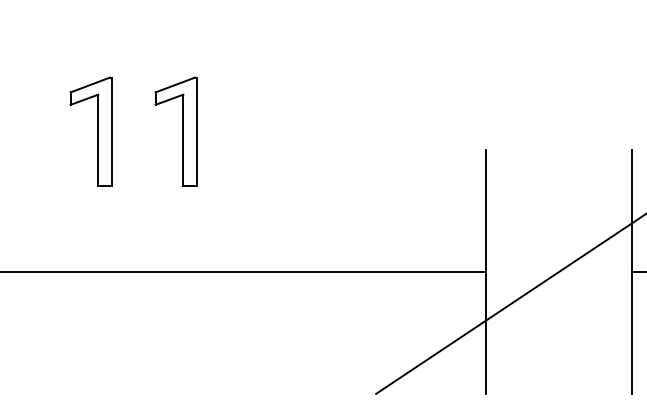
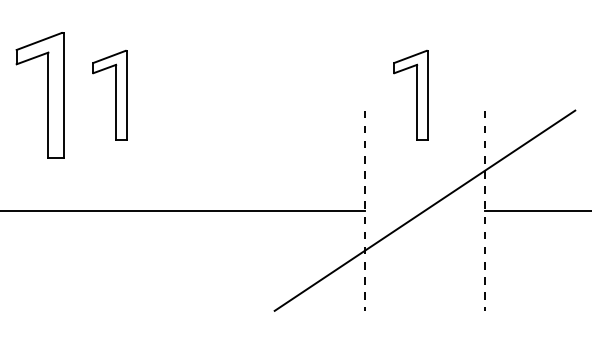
part: (91, 131) -> (40, 95), size x1.4
part: (541, 131) -> (410, 95), added
line: (485, 272) -> (364, 211), solid -> dashed
line: (632, 272) -> (485, 211), solid -> dashed

